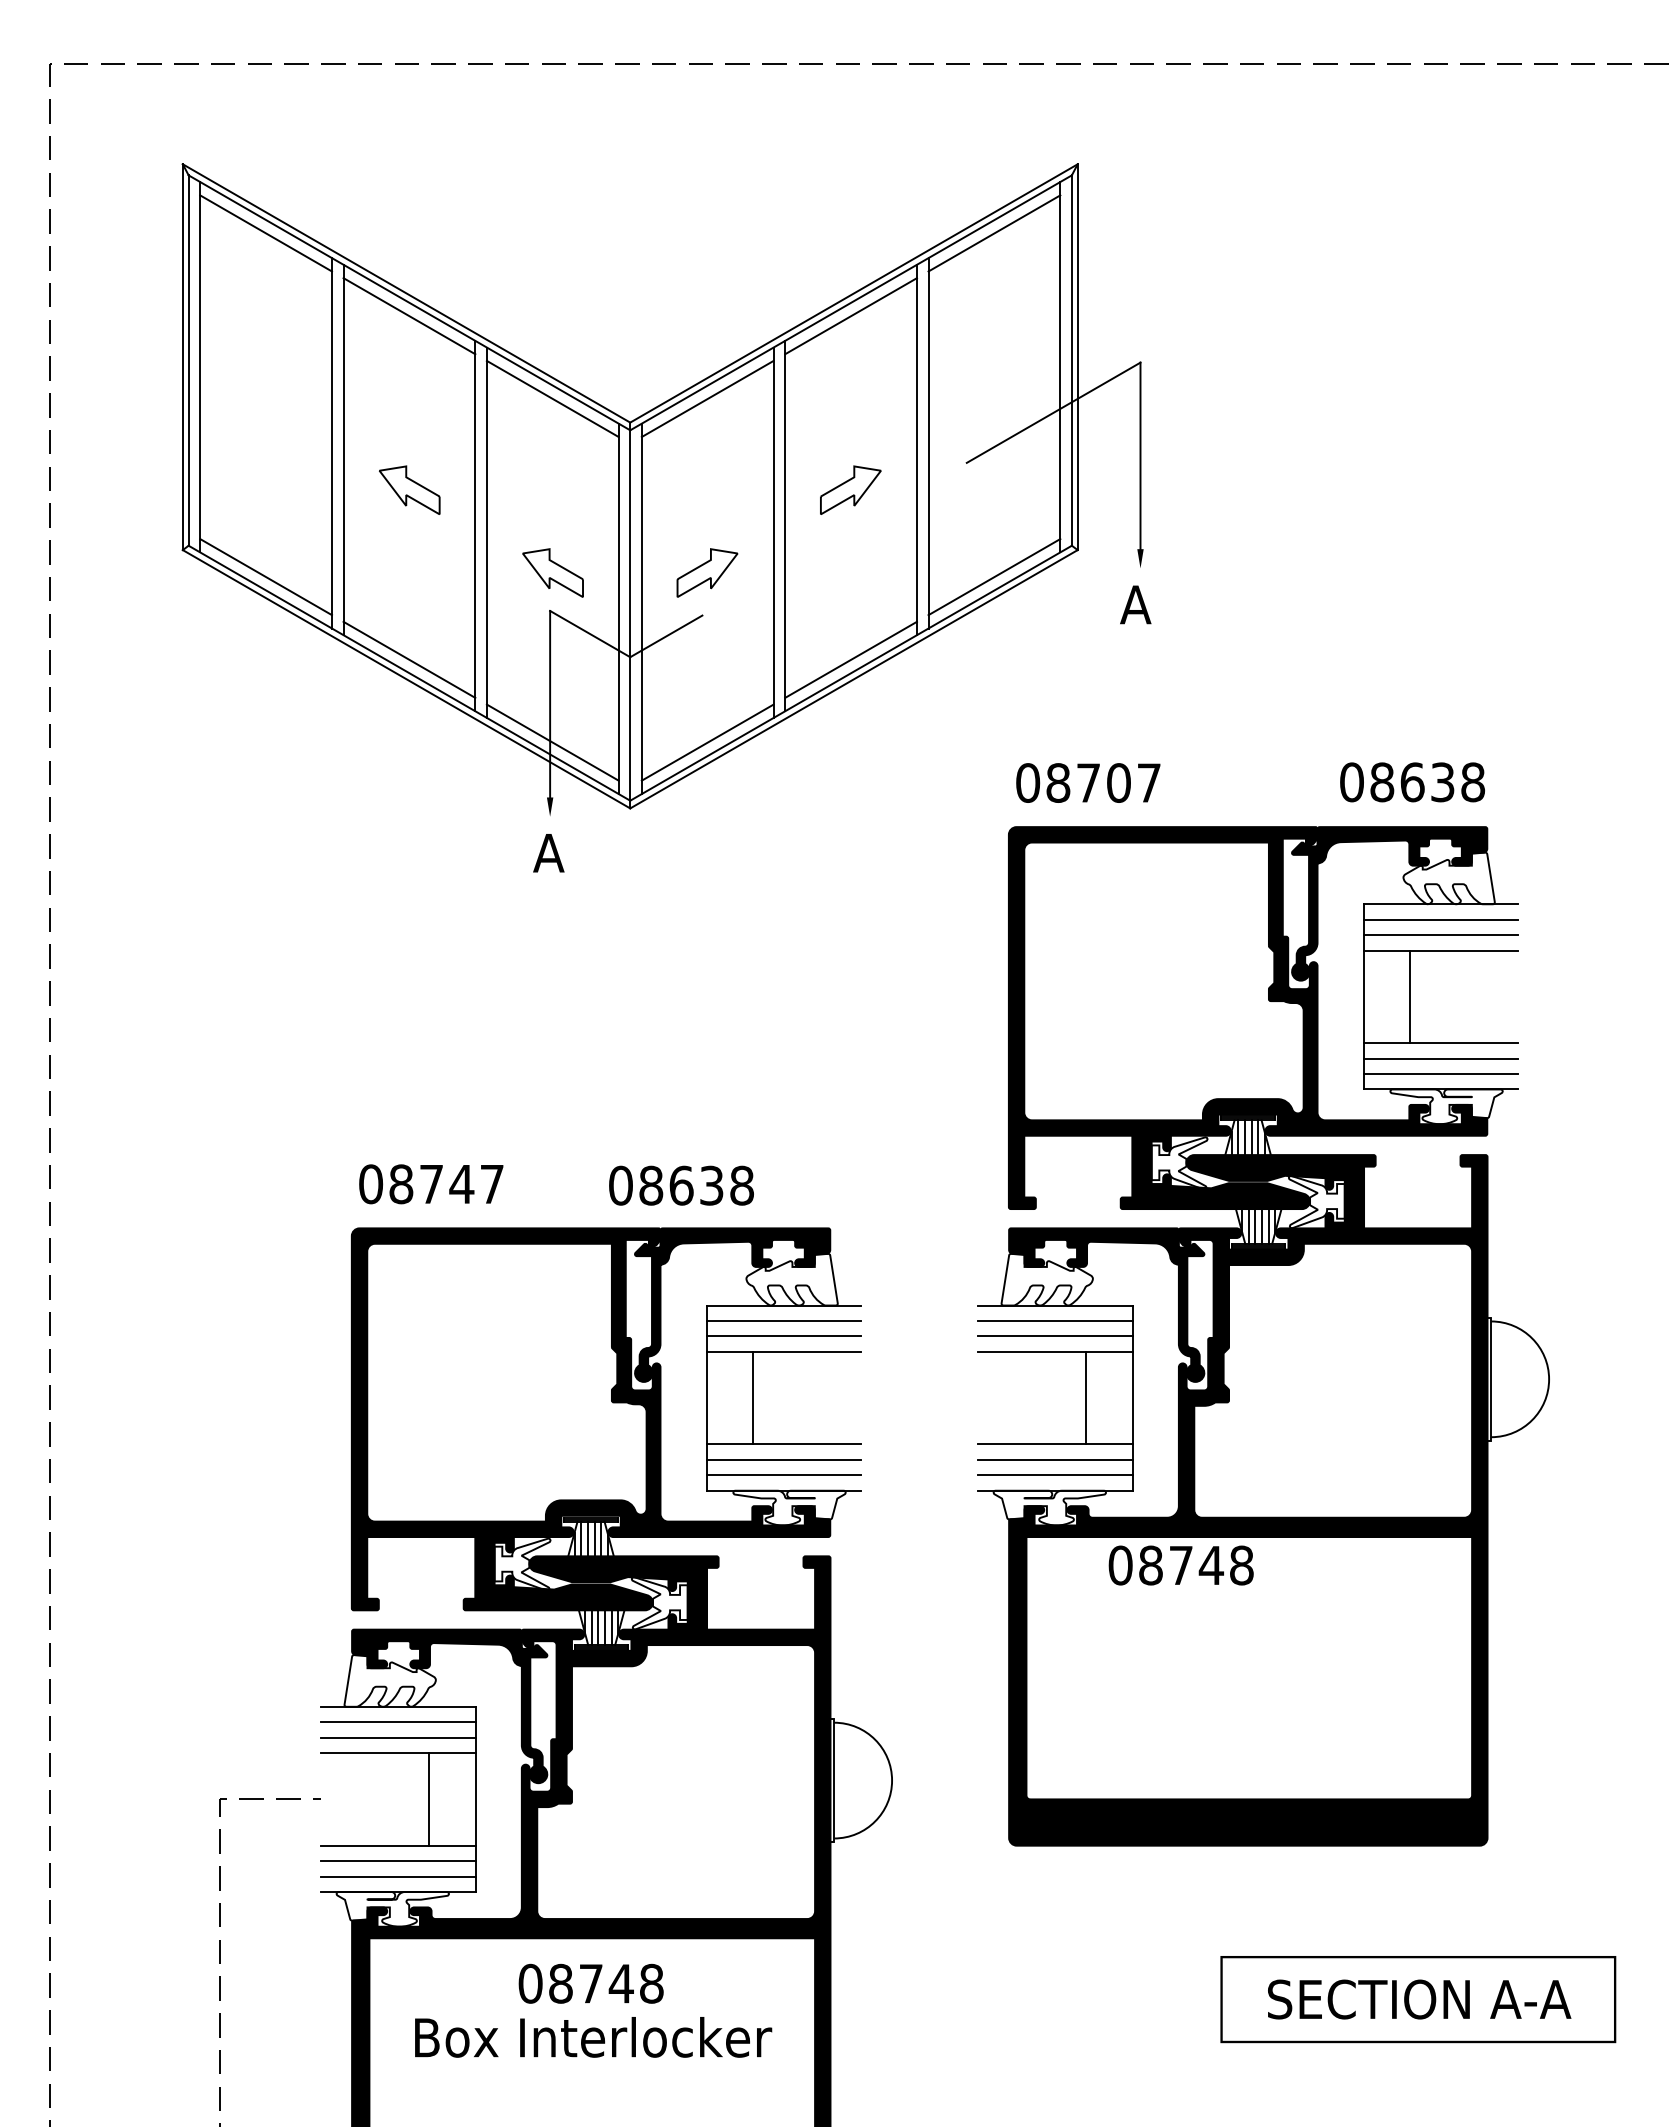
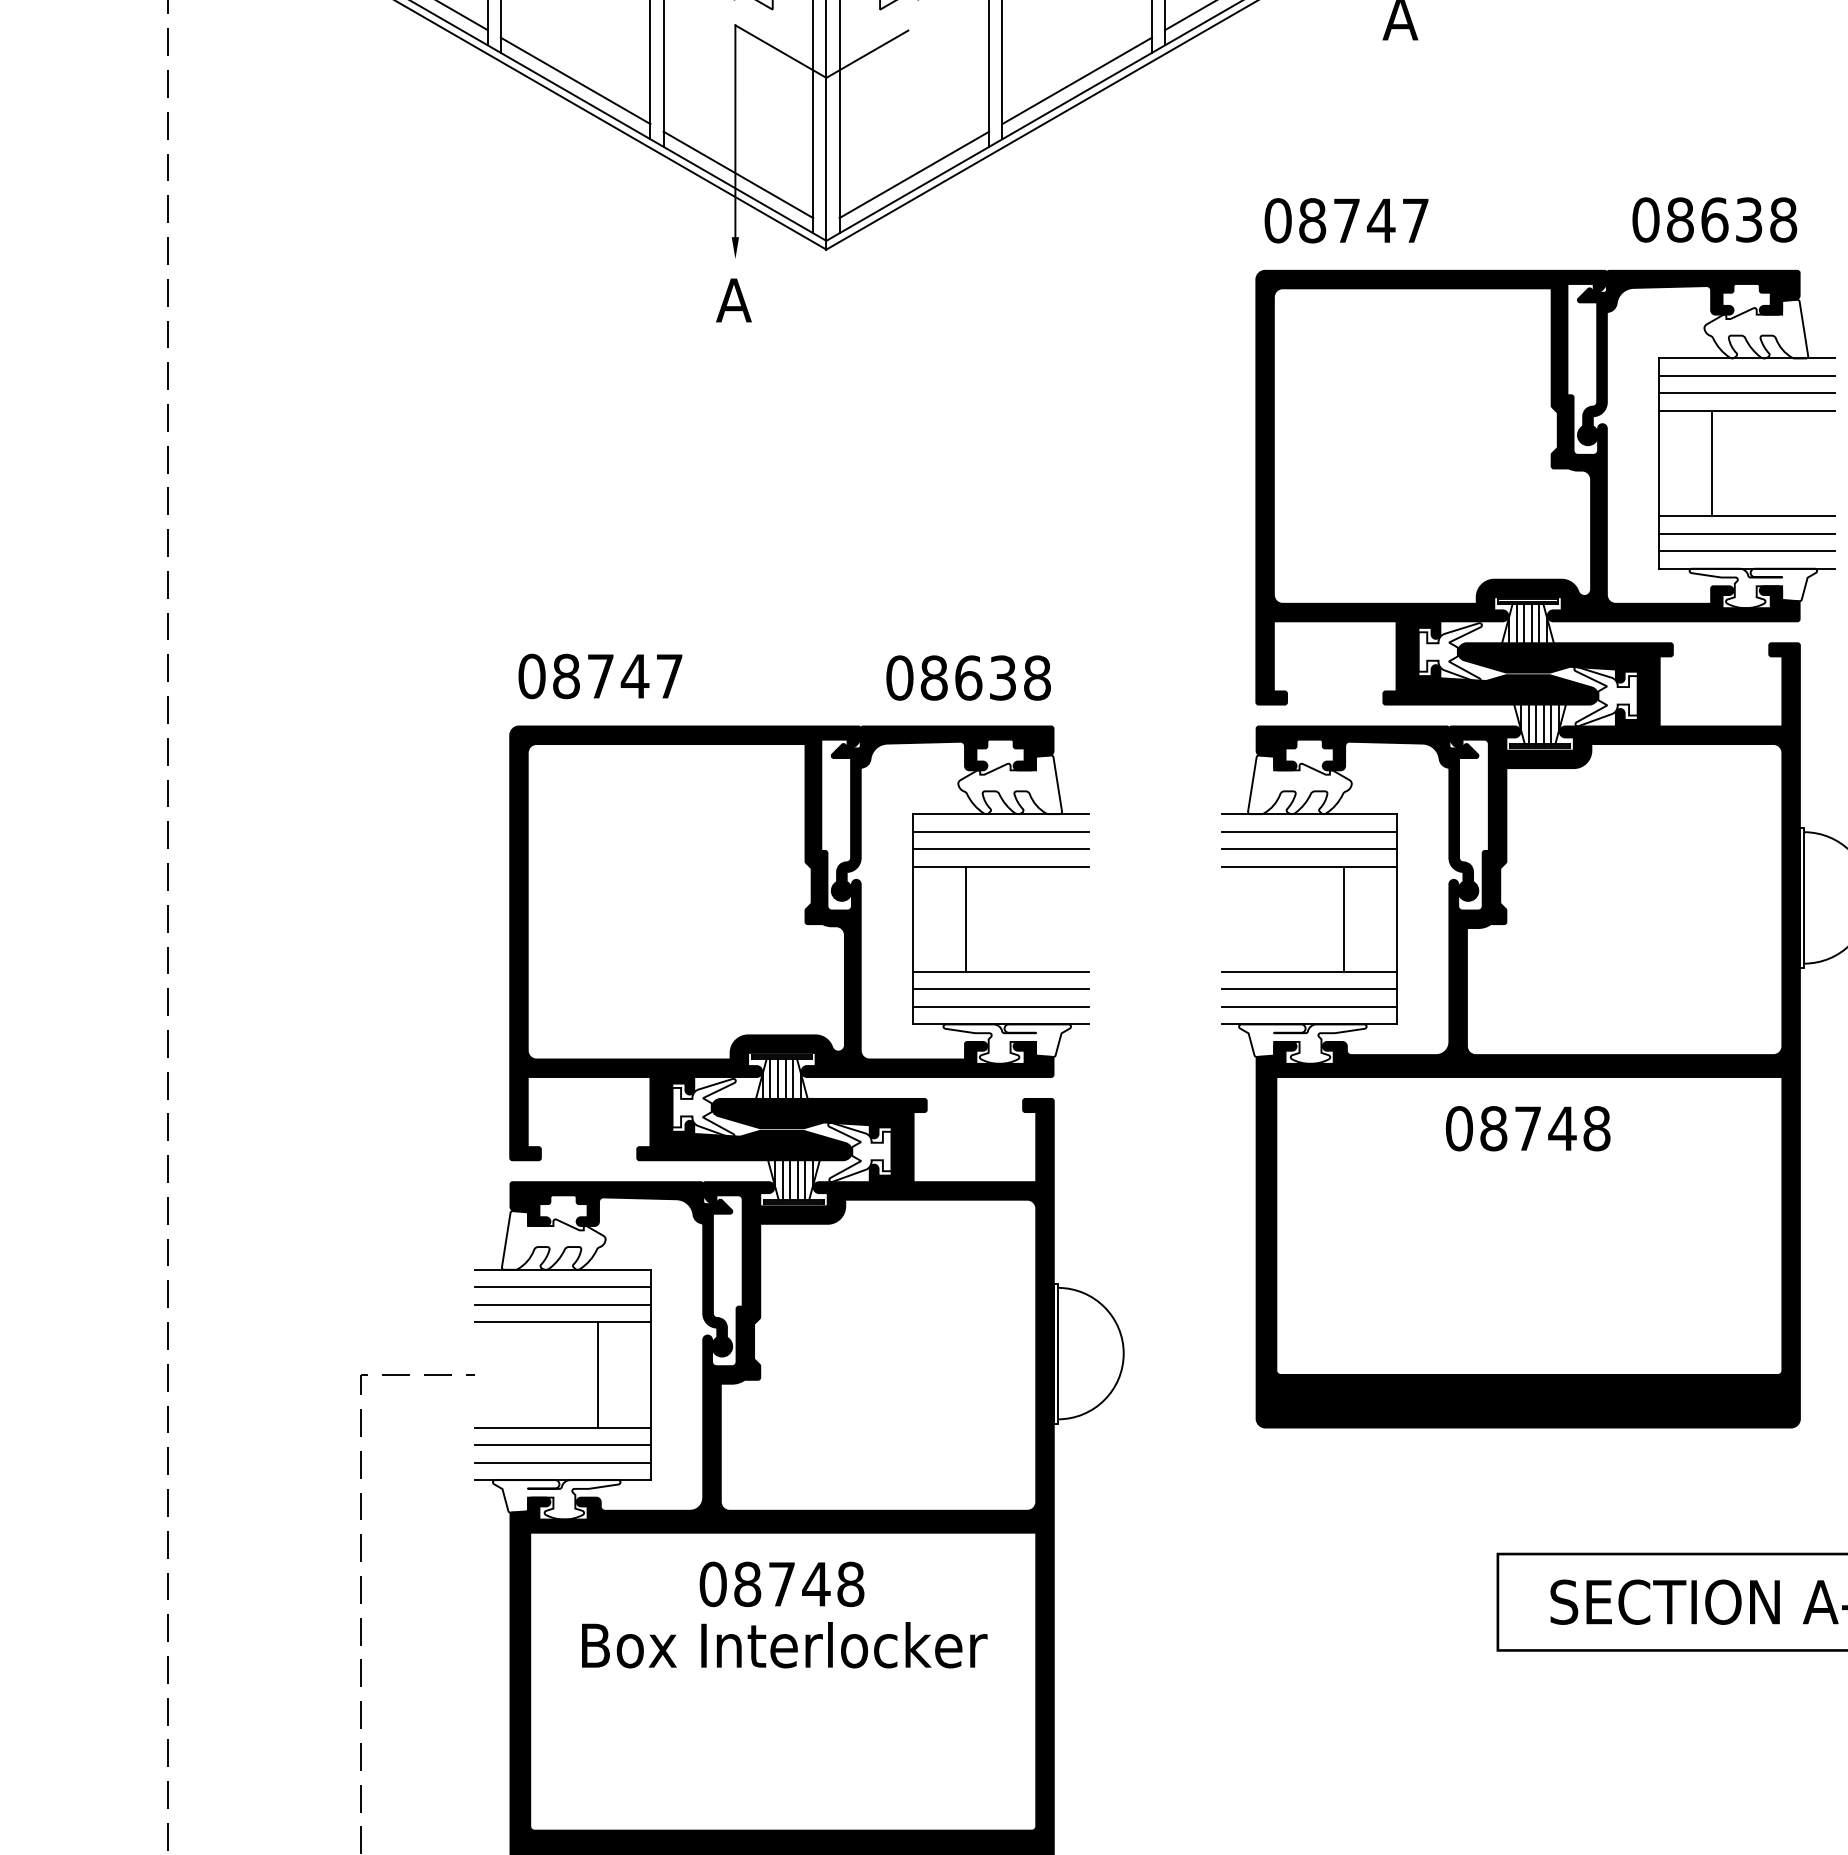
text: (1118, 782) -> (1380, 220), 08707 -> 08747
text: (681, 1185) -> (968, 677), moved
text: (1180, 1565) -> (1527, 1128), moved

